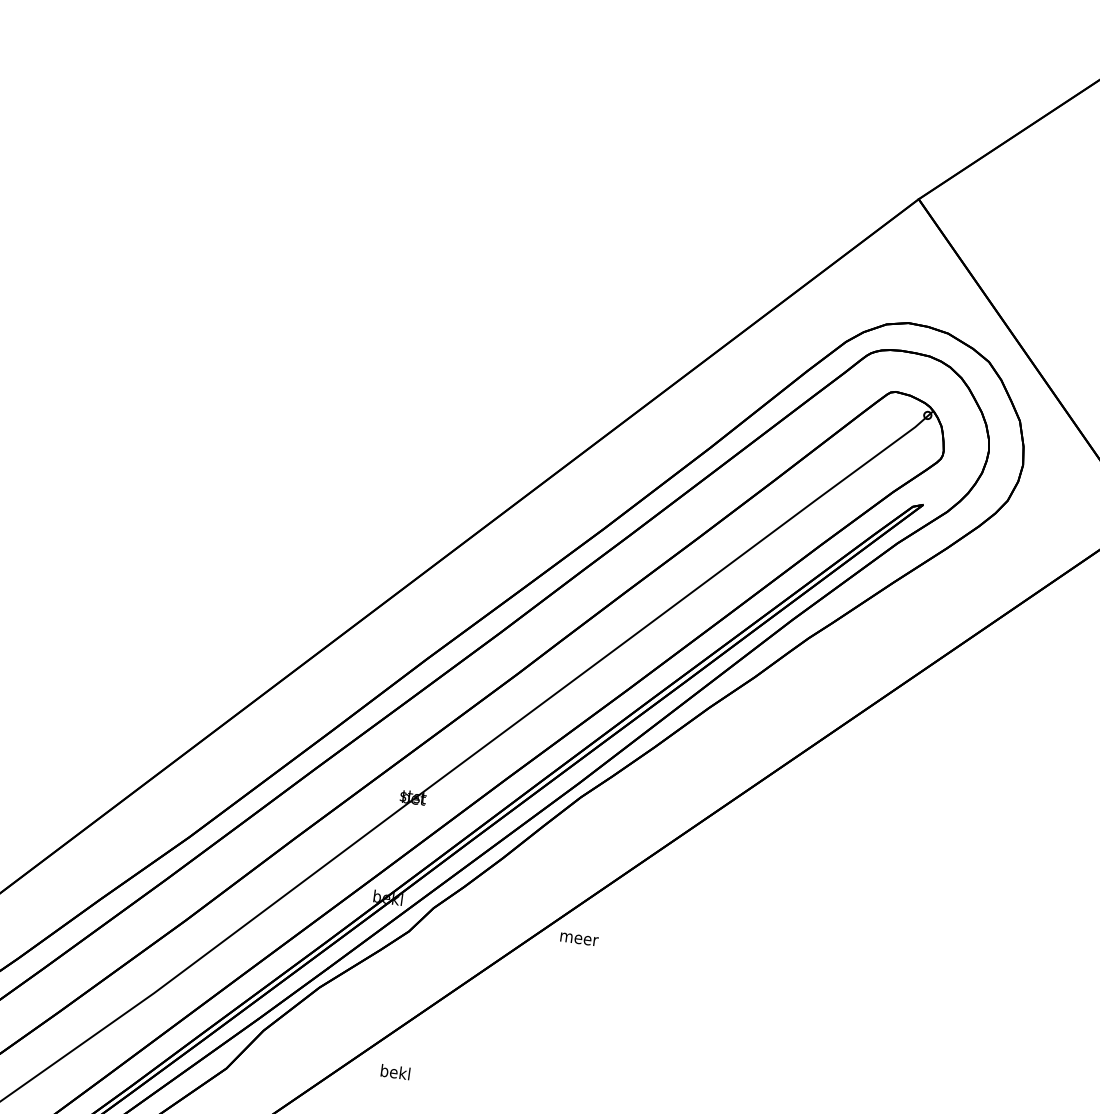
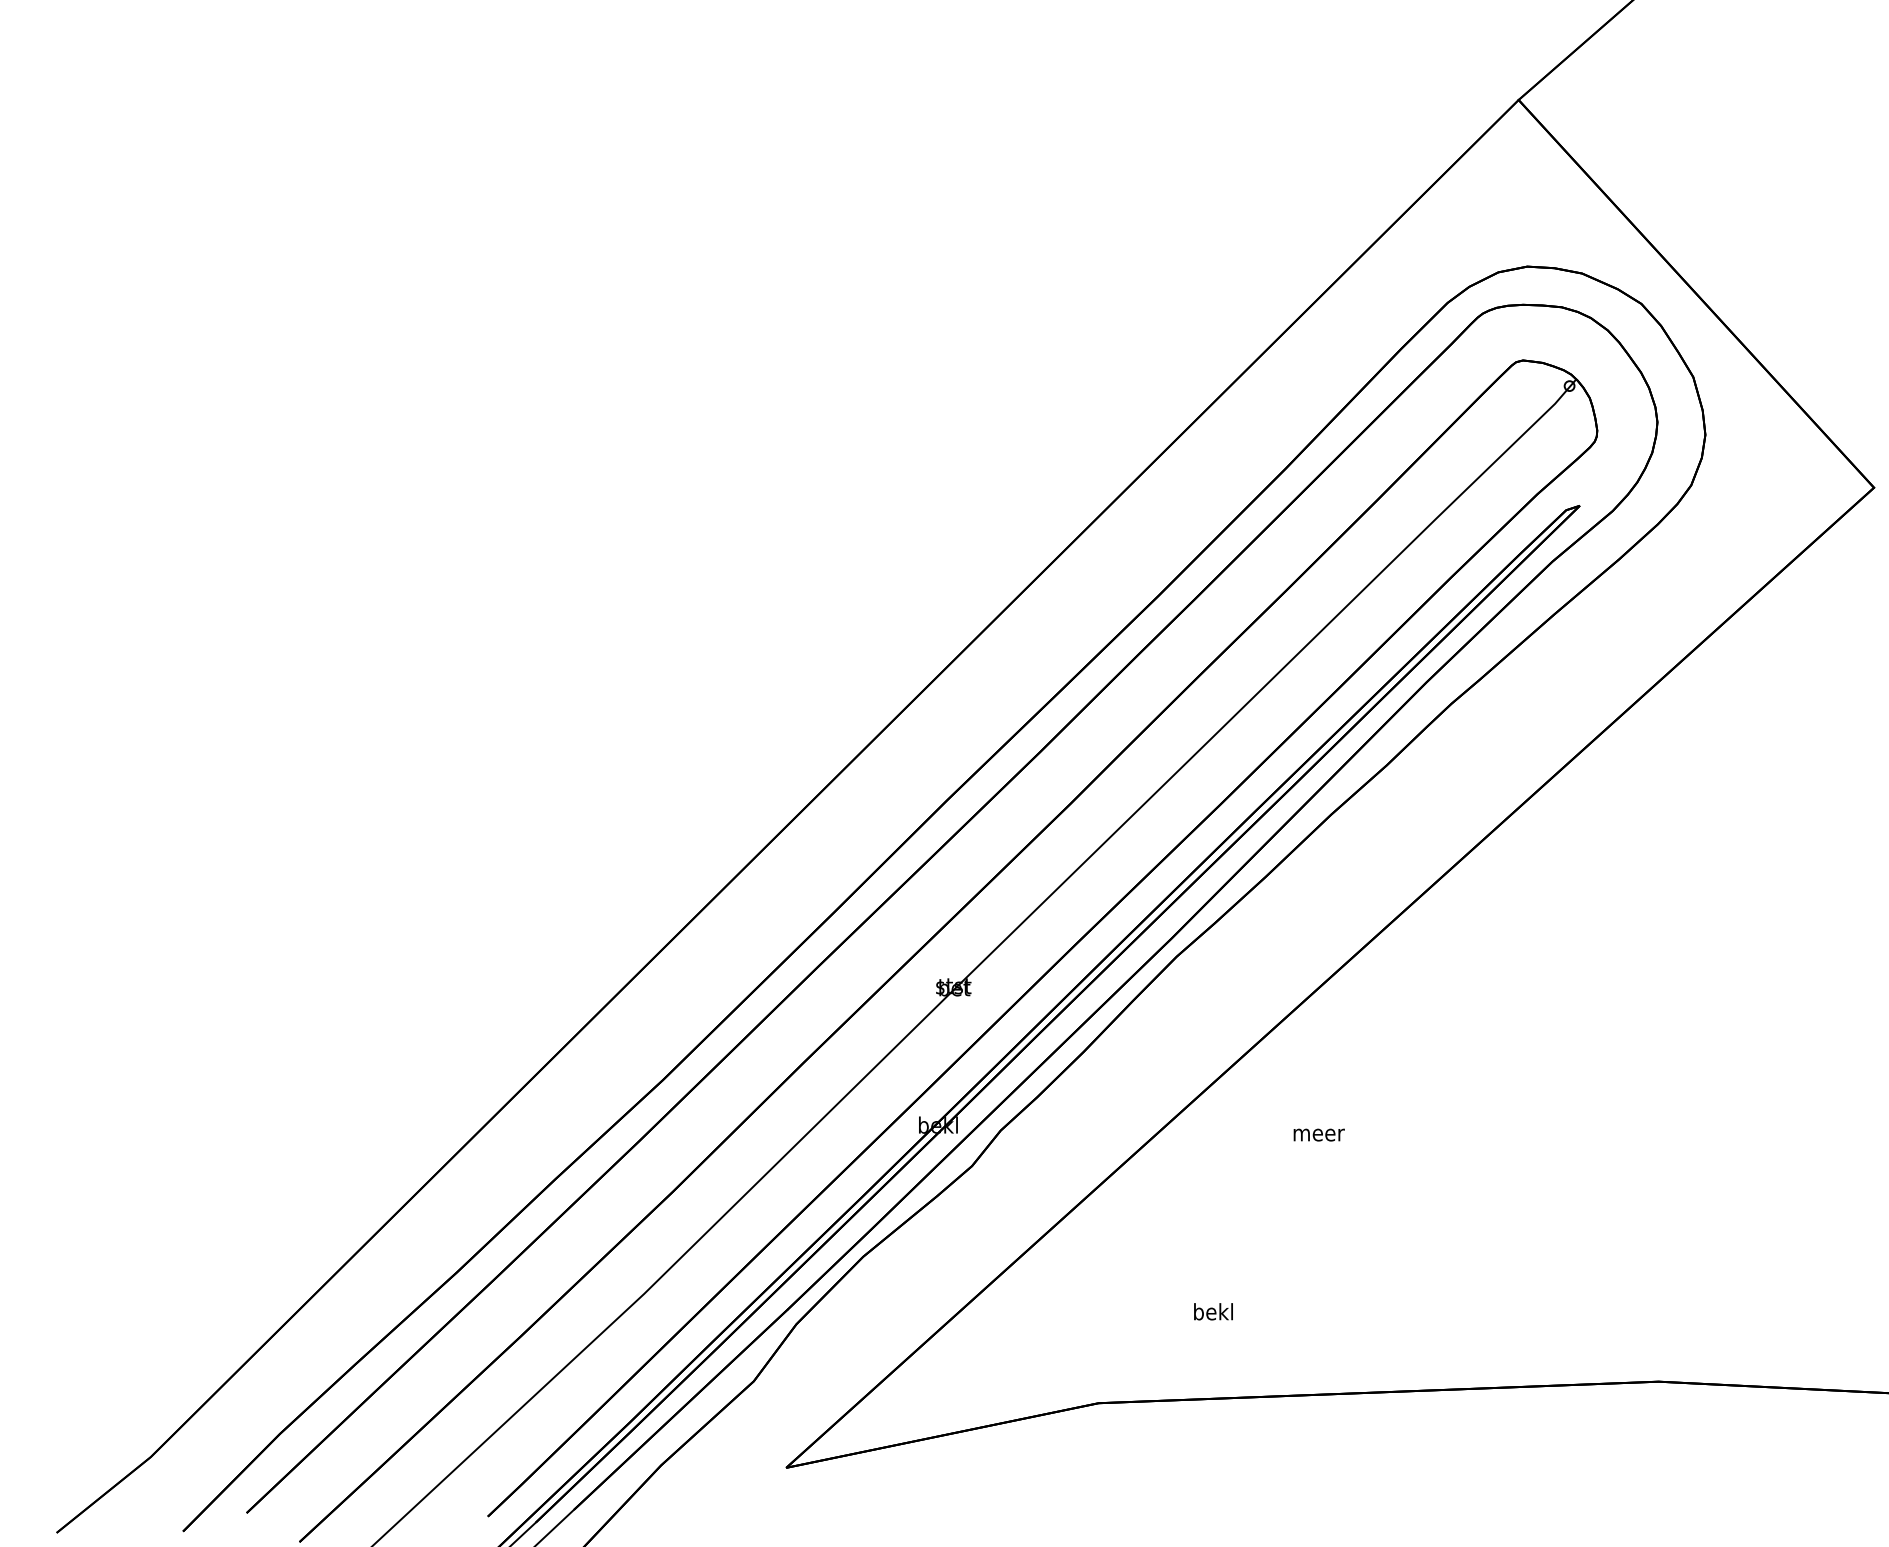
text: (578, 938) -> (1318, 1134), moved
text: (395, 1071) -> (1213, 1311), moved

